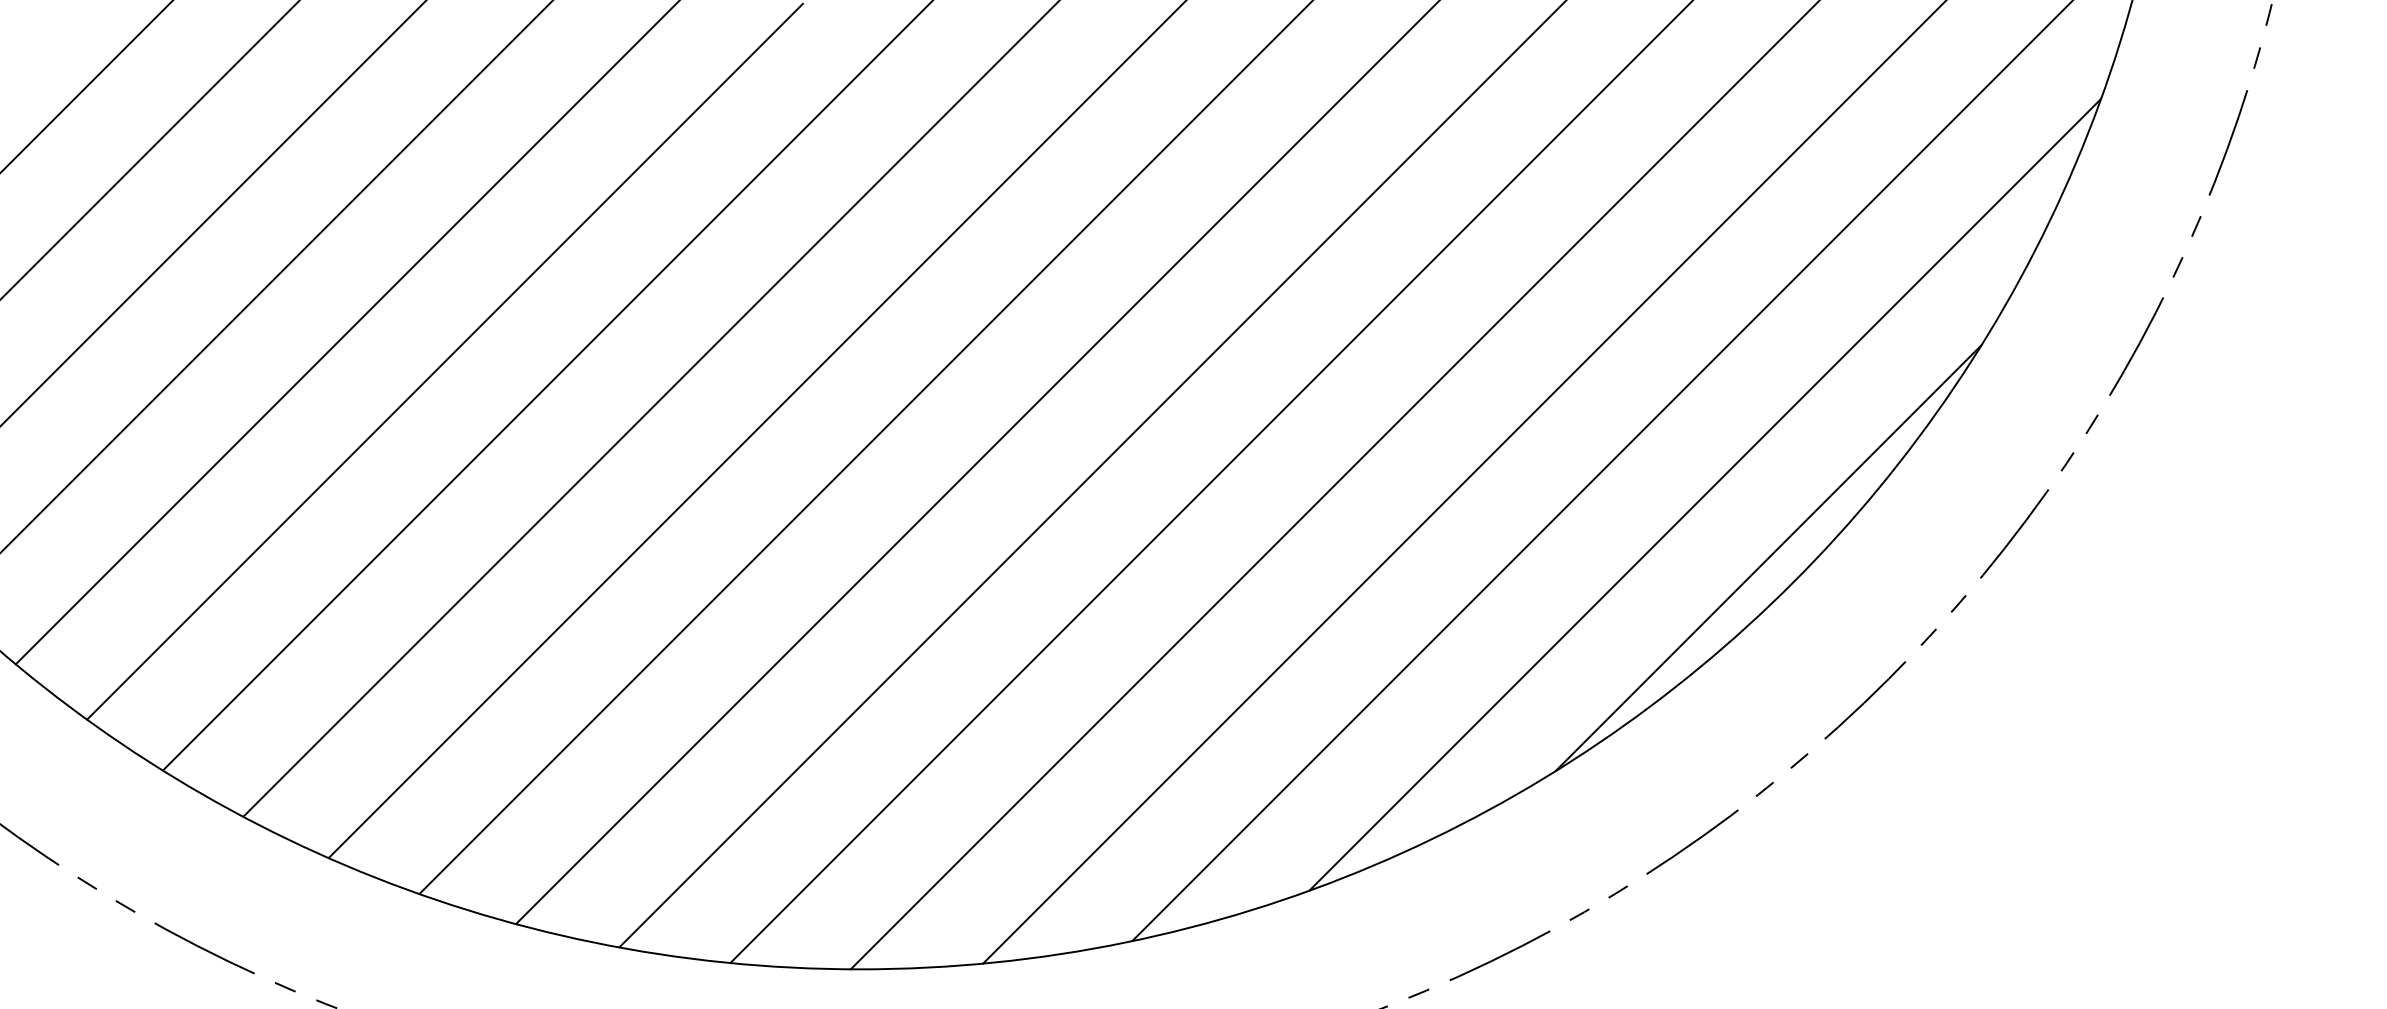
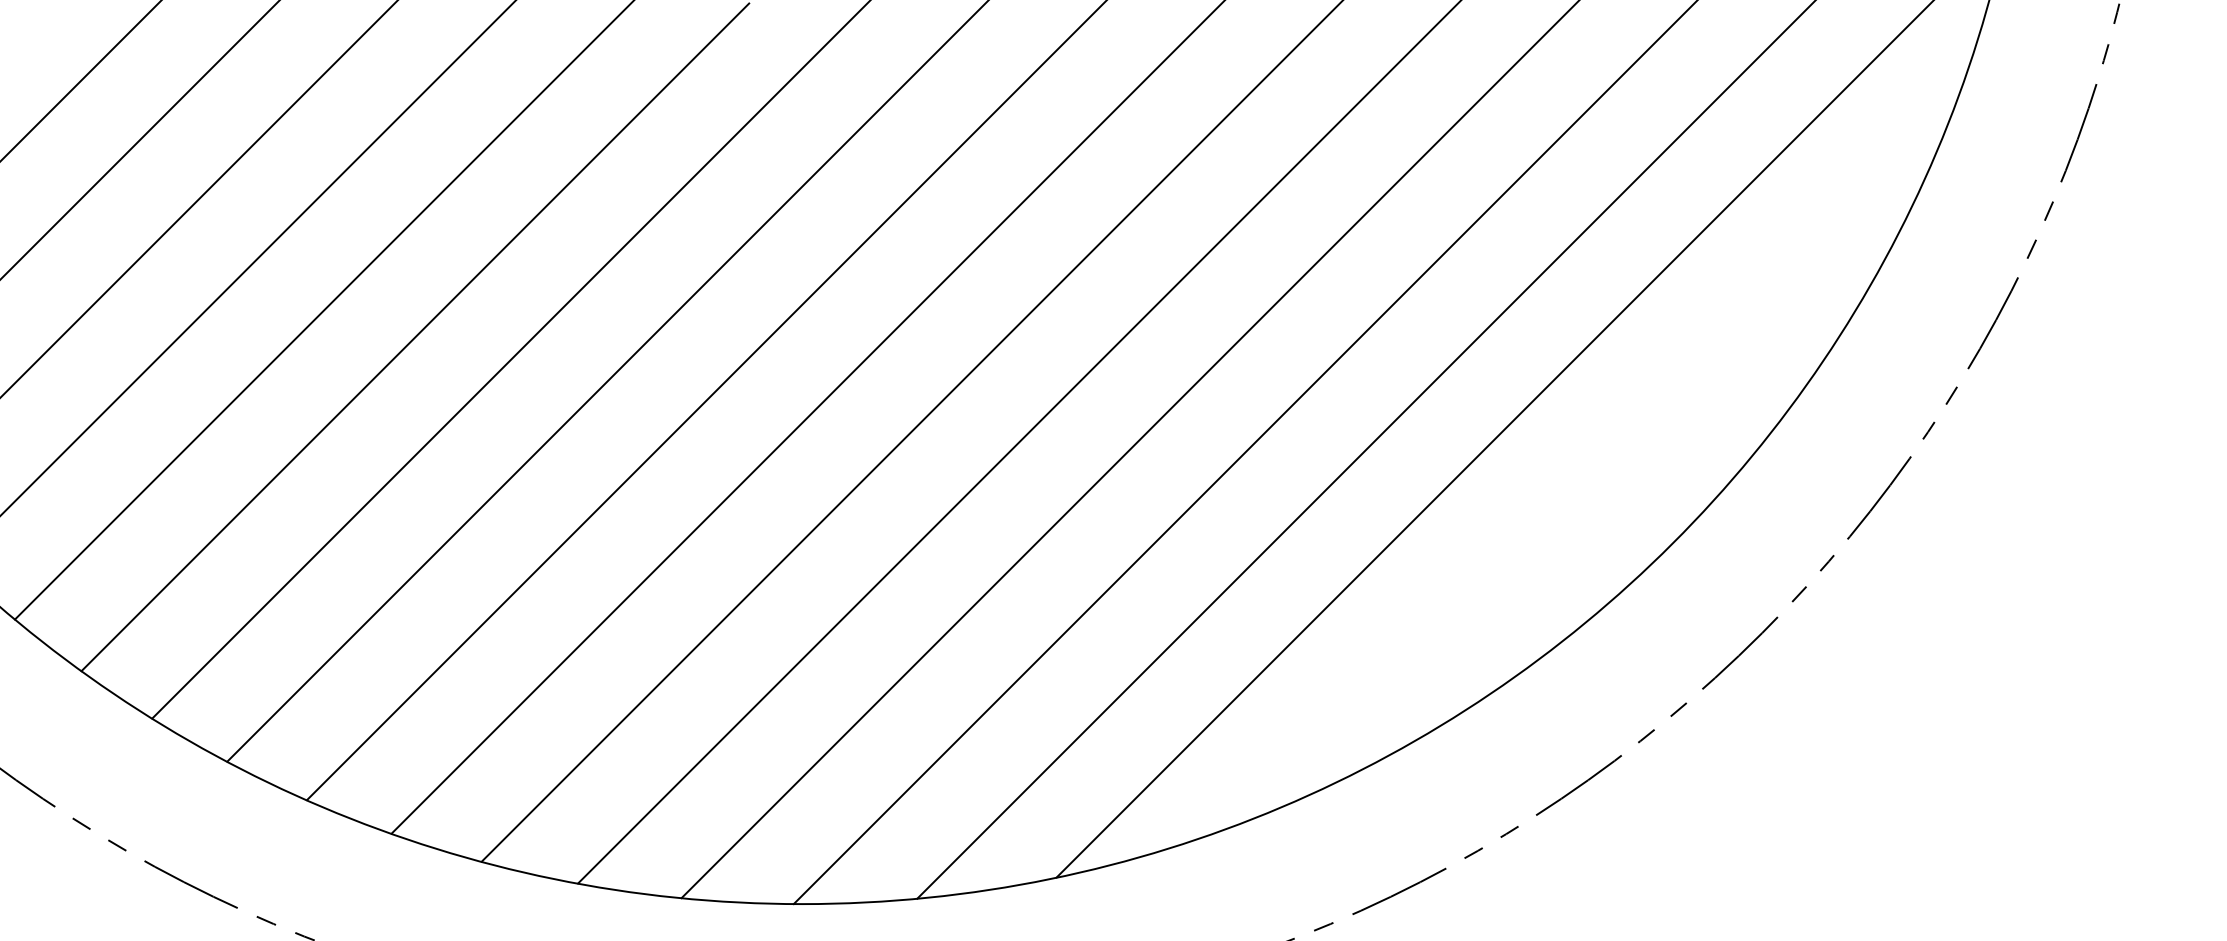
line: (1704, 494) -> (1590, 461), removed
line: (1768, 557) -> (1649, 519), removed

